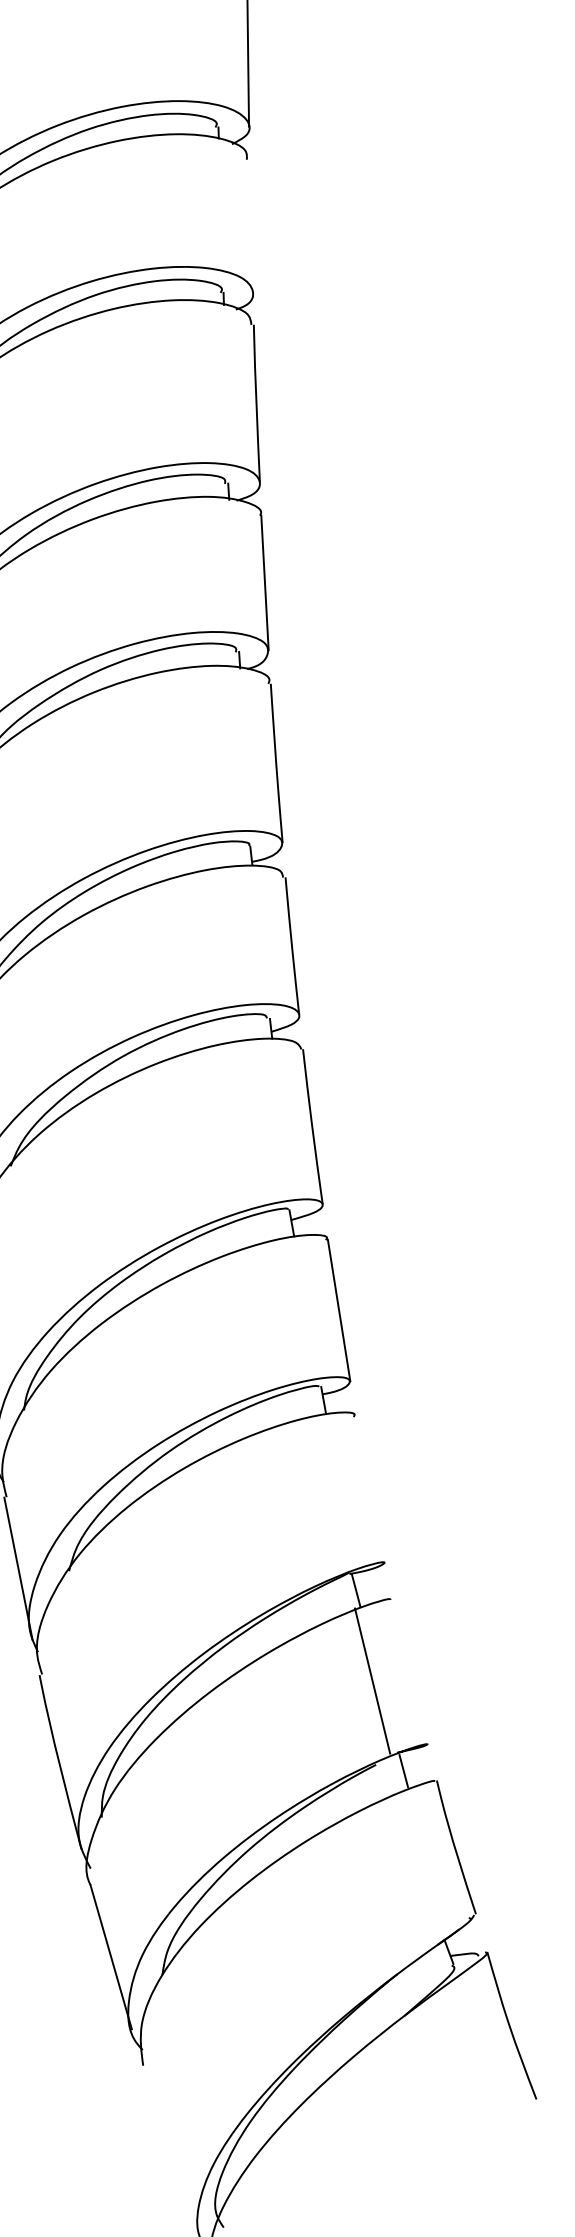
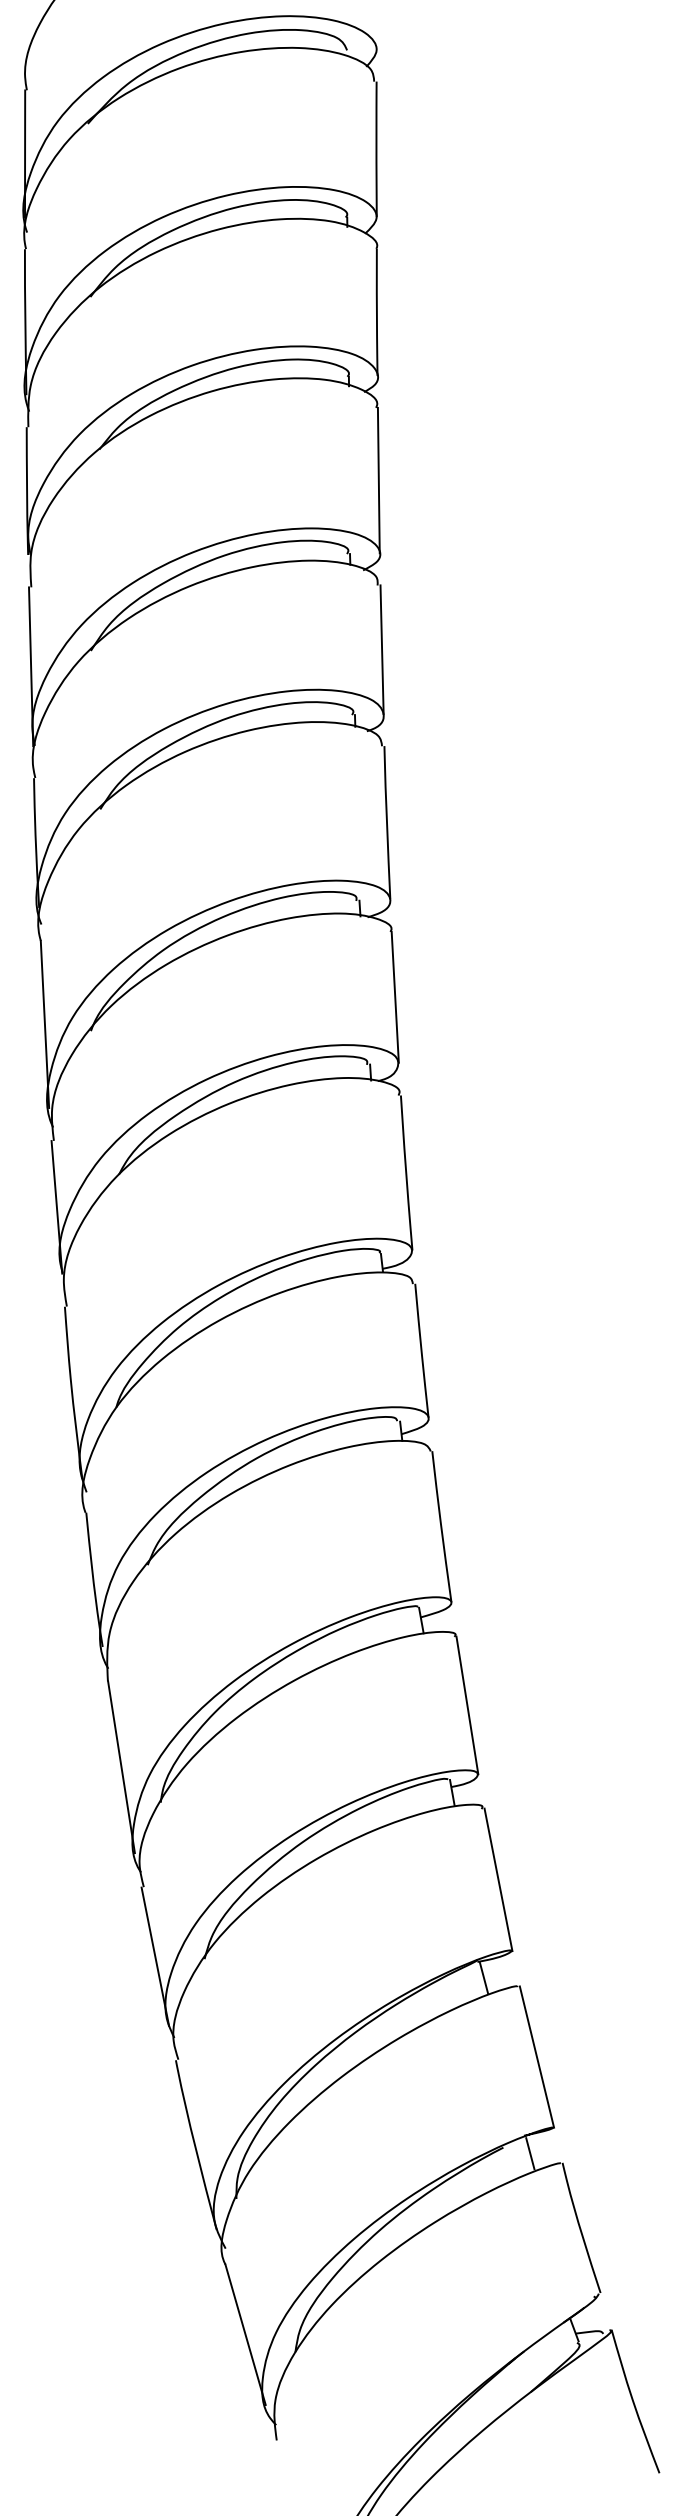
line: (250, 225) -> (381, 649), added
line: (371, 1489) -> (498, 1879), added
line: (372, 1680) -> (536, 2056), moved

